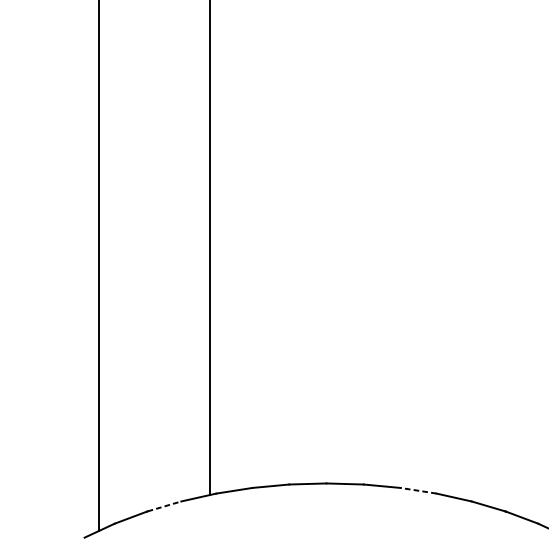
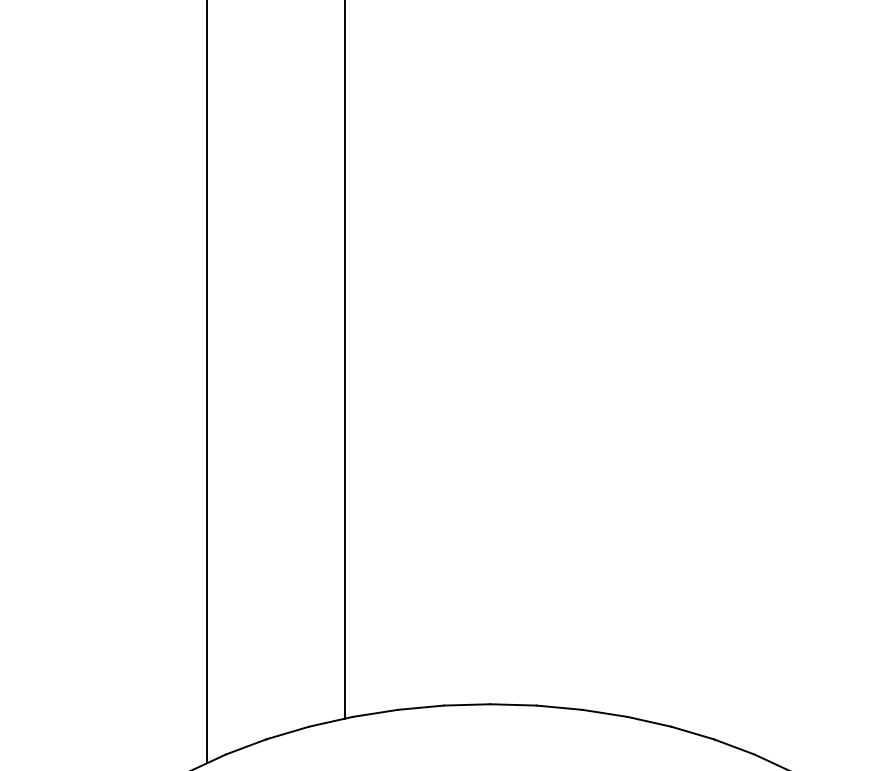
line: (418, 490) -> (605, 713), dashed -> solid
line: (164, 506) -> (288, 732), dashed -> solid

